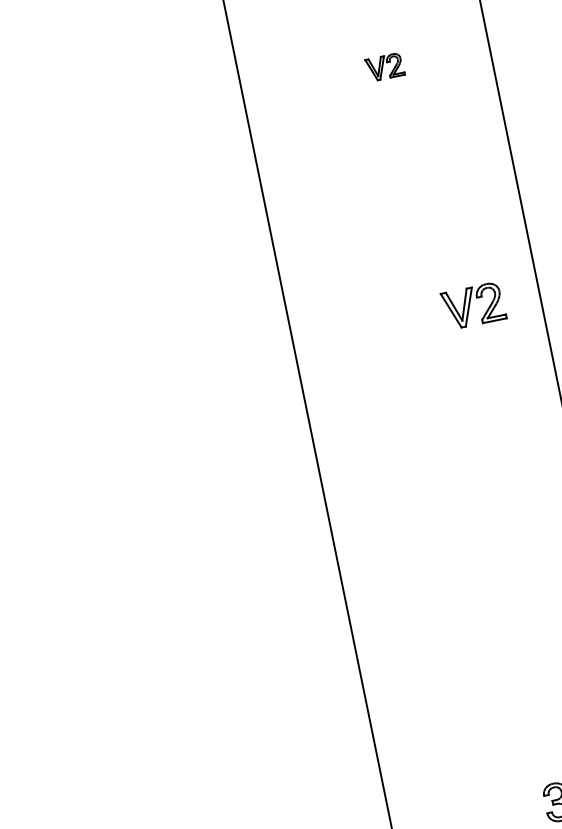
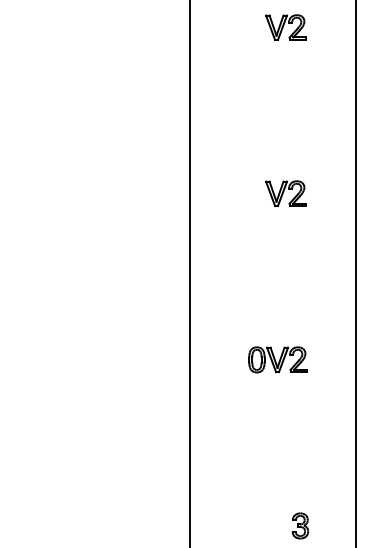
part: (384, 67) -> (285, 27), size x1.67
part: (473, 305) -> (285, 193), moved
part: (472, 562) -> (277, 359), added

